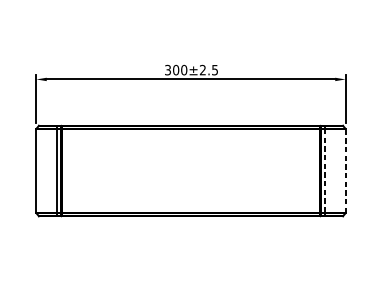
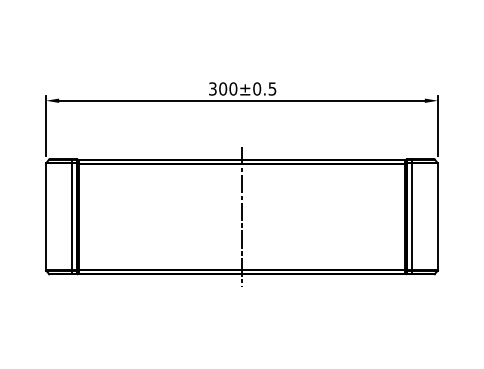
text: (203, 69) -> (257, 88), 300±2.5 -> 300±0.5
line: (191, 170) -> (242, 216), added
line: (345, 170) -> (437, 216), dashed -> solid
line: (324, 171) -> (411, 217), dashed -> solid

